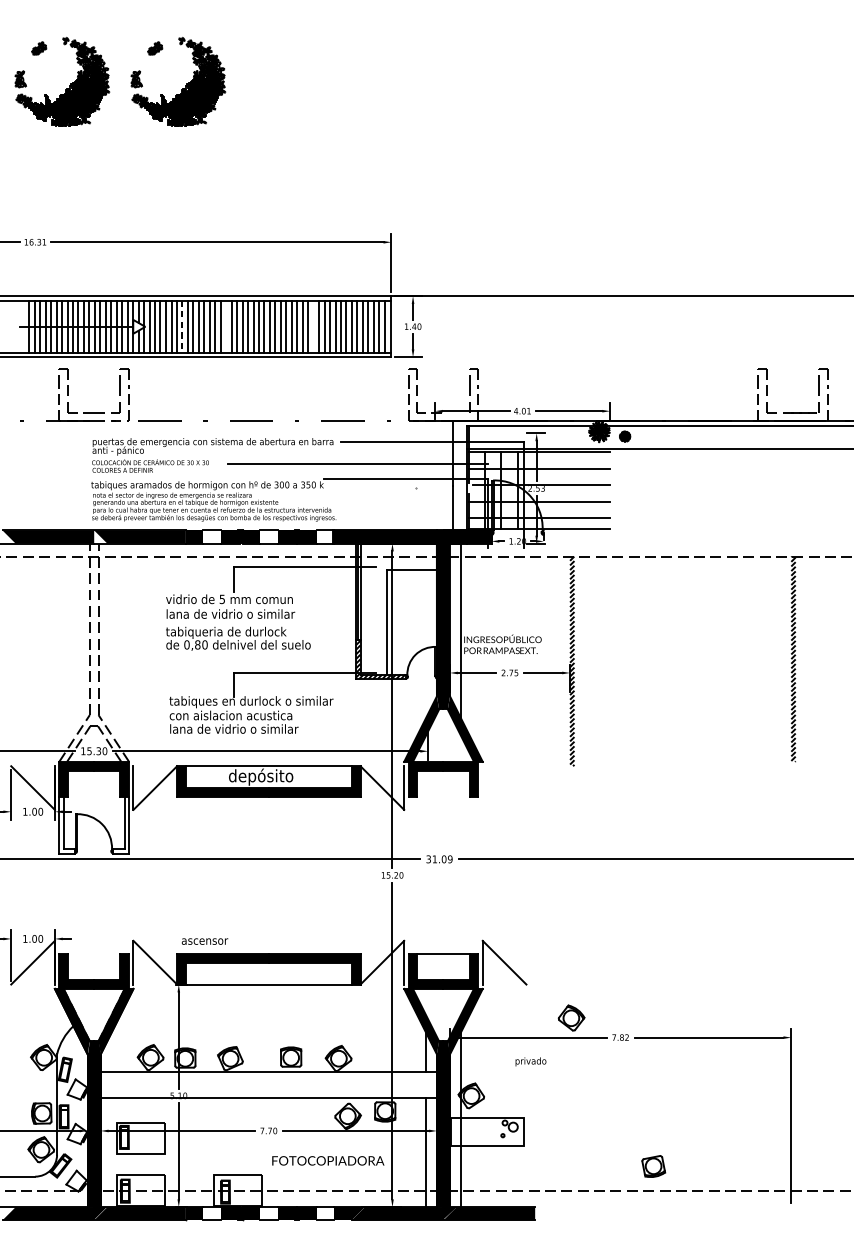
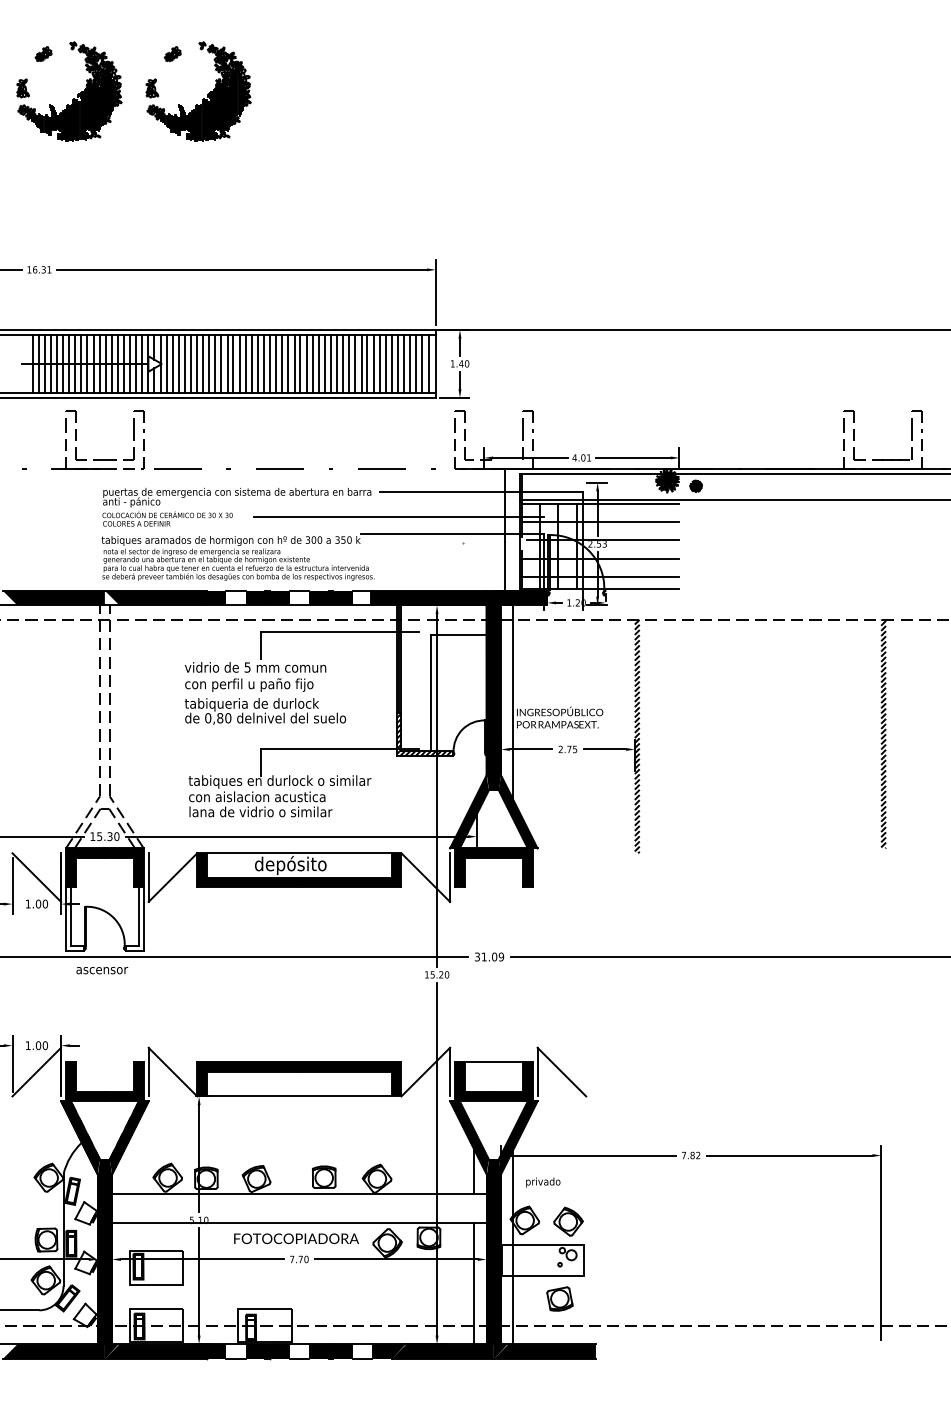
line: (225, 326) -> (251, 363), added
line: (313, 326) -> (349, 363), added
line: (182, 327) -> (203, 364), dashed -> solid
text: (230, 614) -> (256, 684), lana de vidrio o similar -> con perfil u paño fijo
text: (205, 941) -> (102, 970), moved
part: (571, 1017) -> (568, 1221), moved
text: (531, 1061) -> (543, 1182), moved
text: (328, 1160) -> (296, 1238), moved
part: (653, 1166) -> (559, 1298), moved

